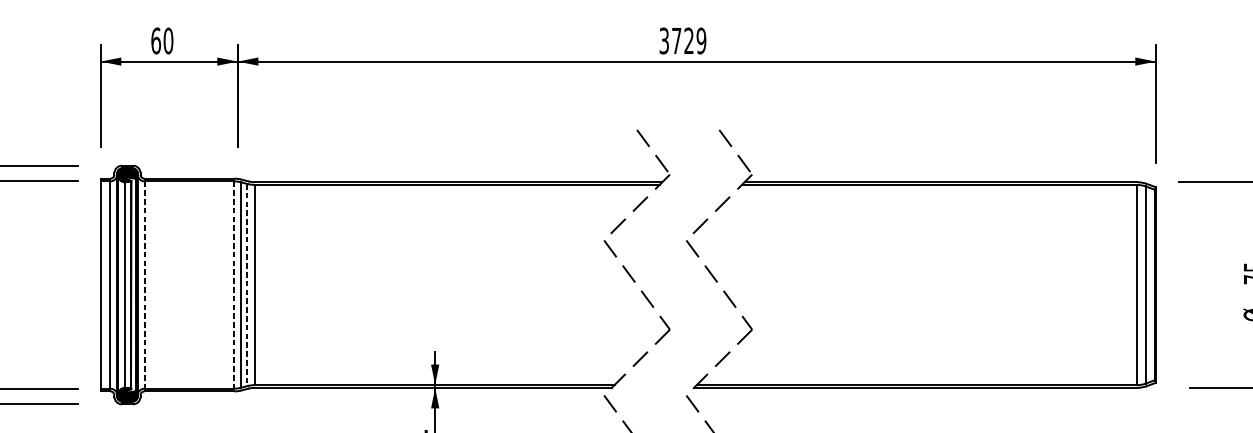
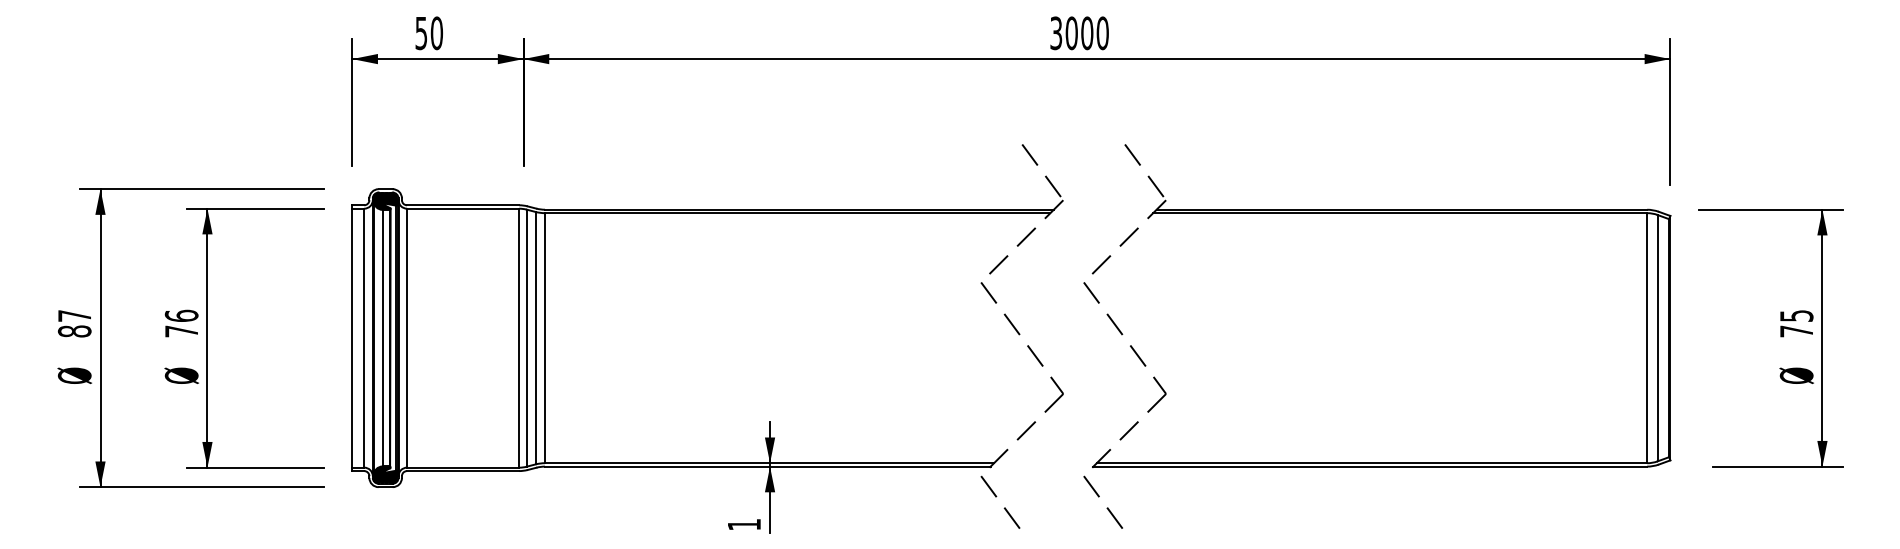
text: (156, 41) -> (421, 33), 60 -> 50
text: (688, 41) -> (1086, 33), 3729 -> 3000
line: (144, 285) -> (407, 338), dashed -> solid
line: (234, 285) -> (519, 338), dashed -> solid
line: (247, 285) -> (535, 338), dashed -> solid

